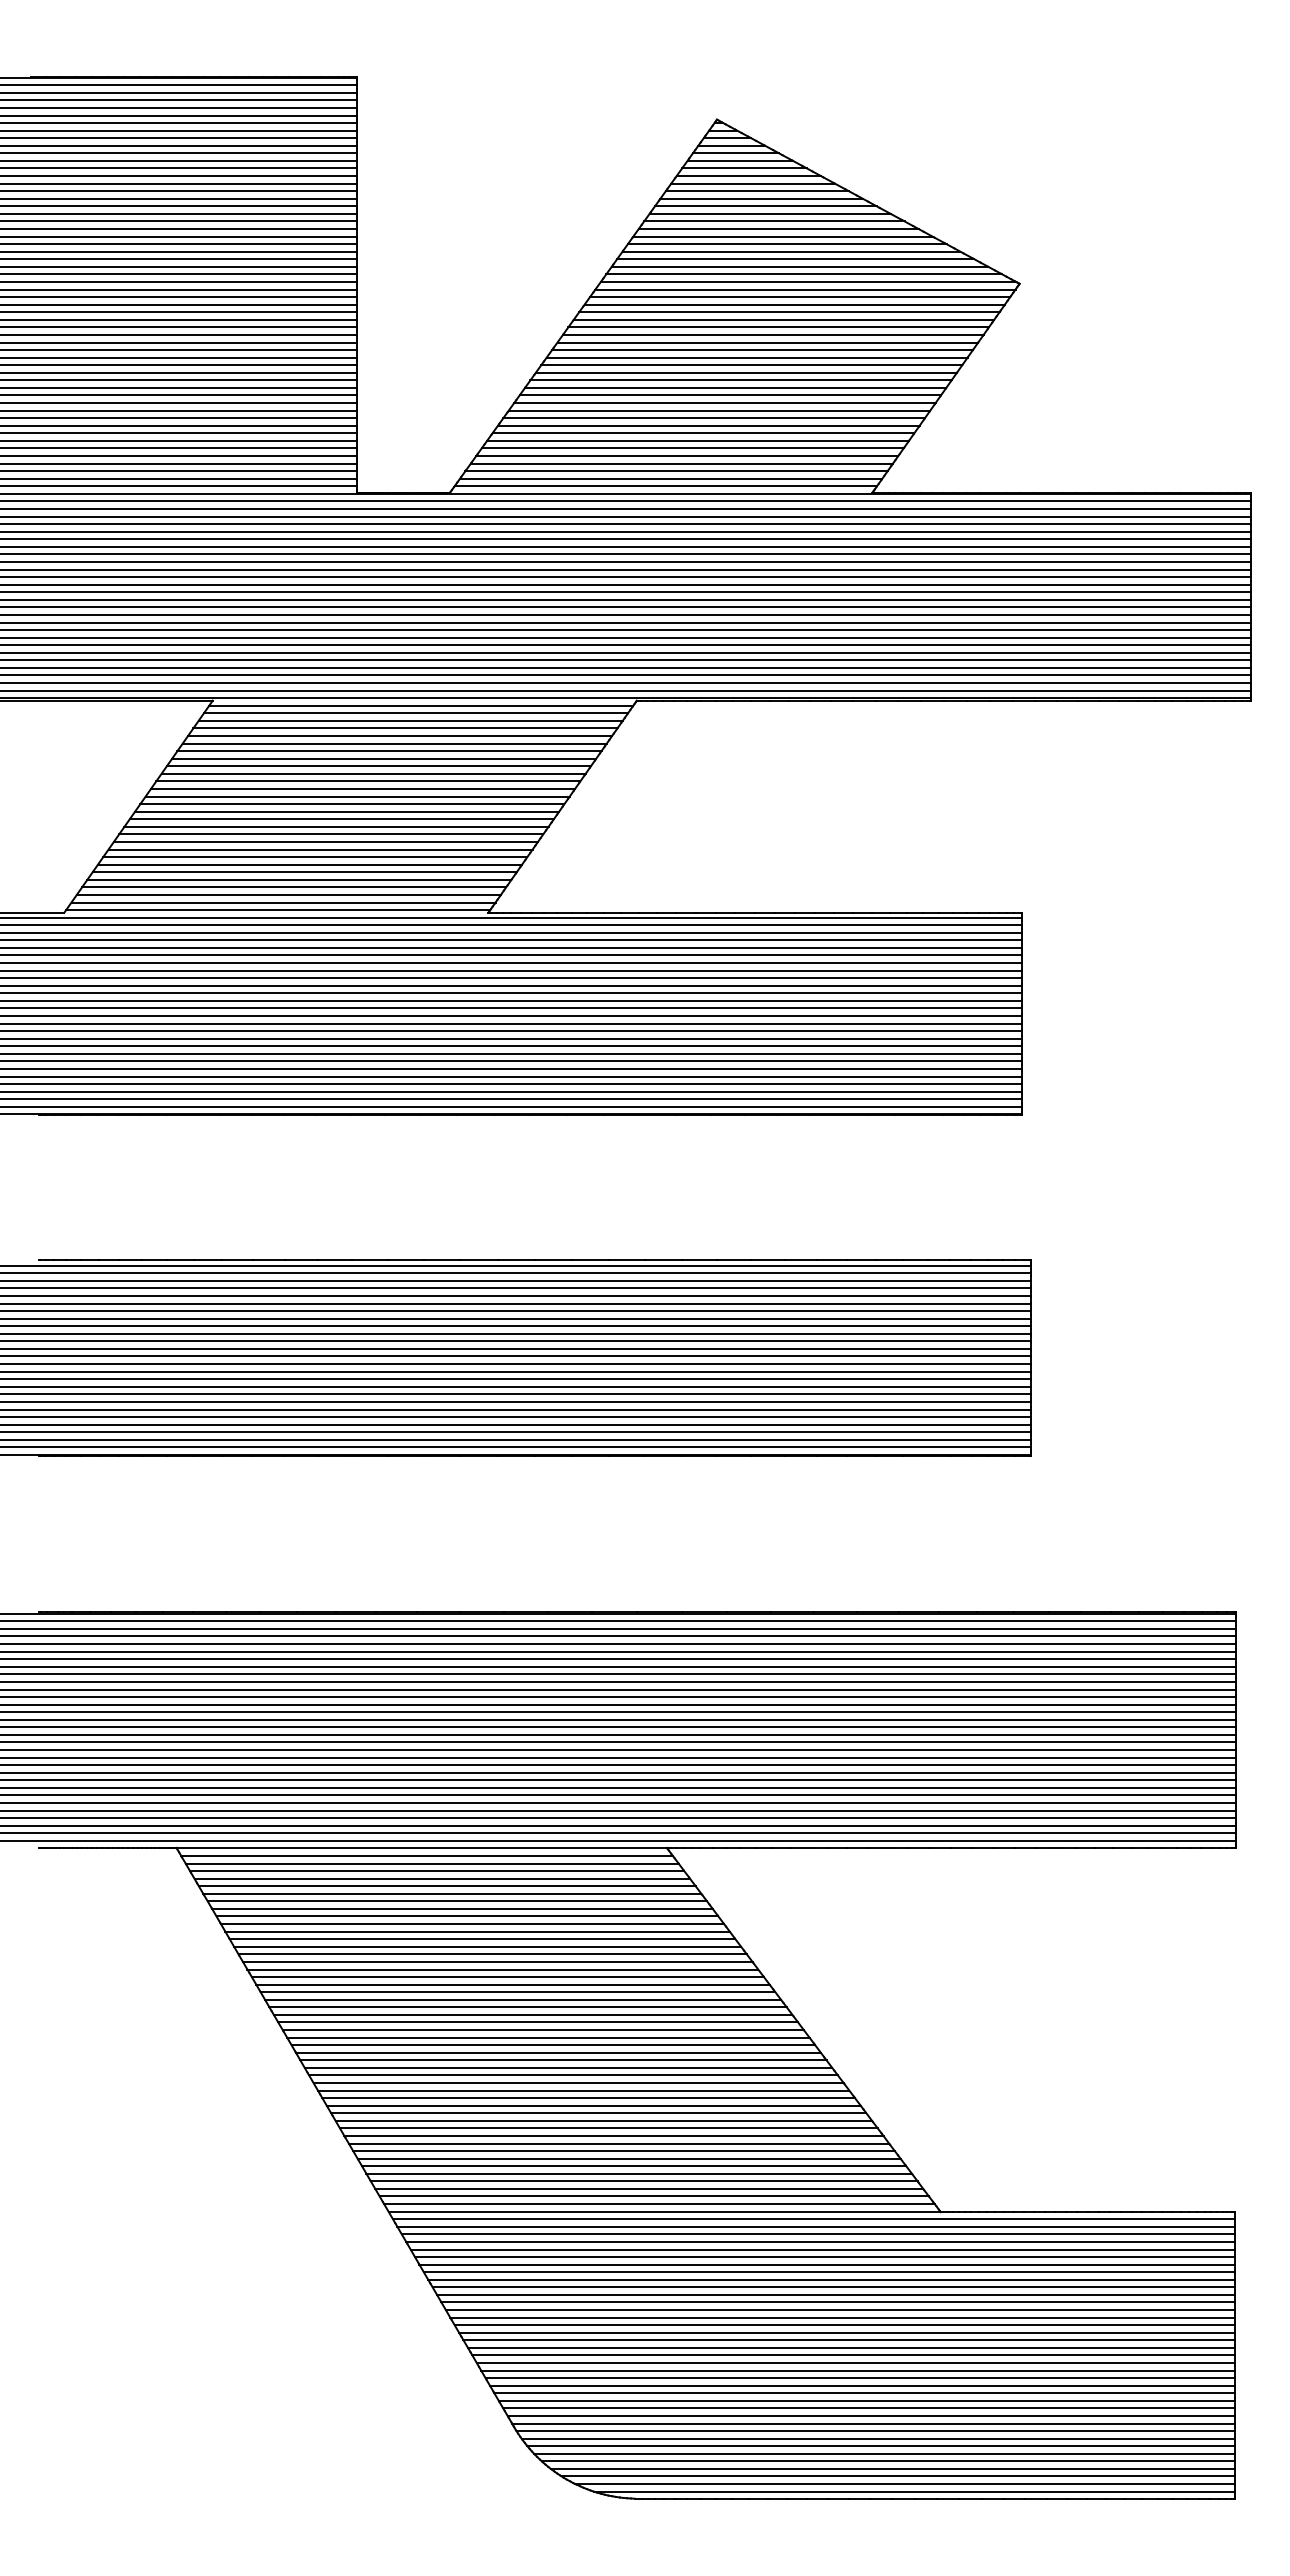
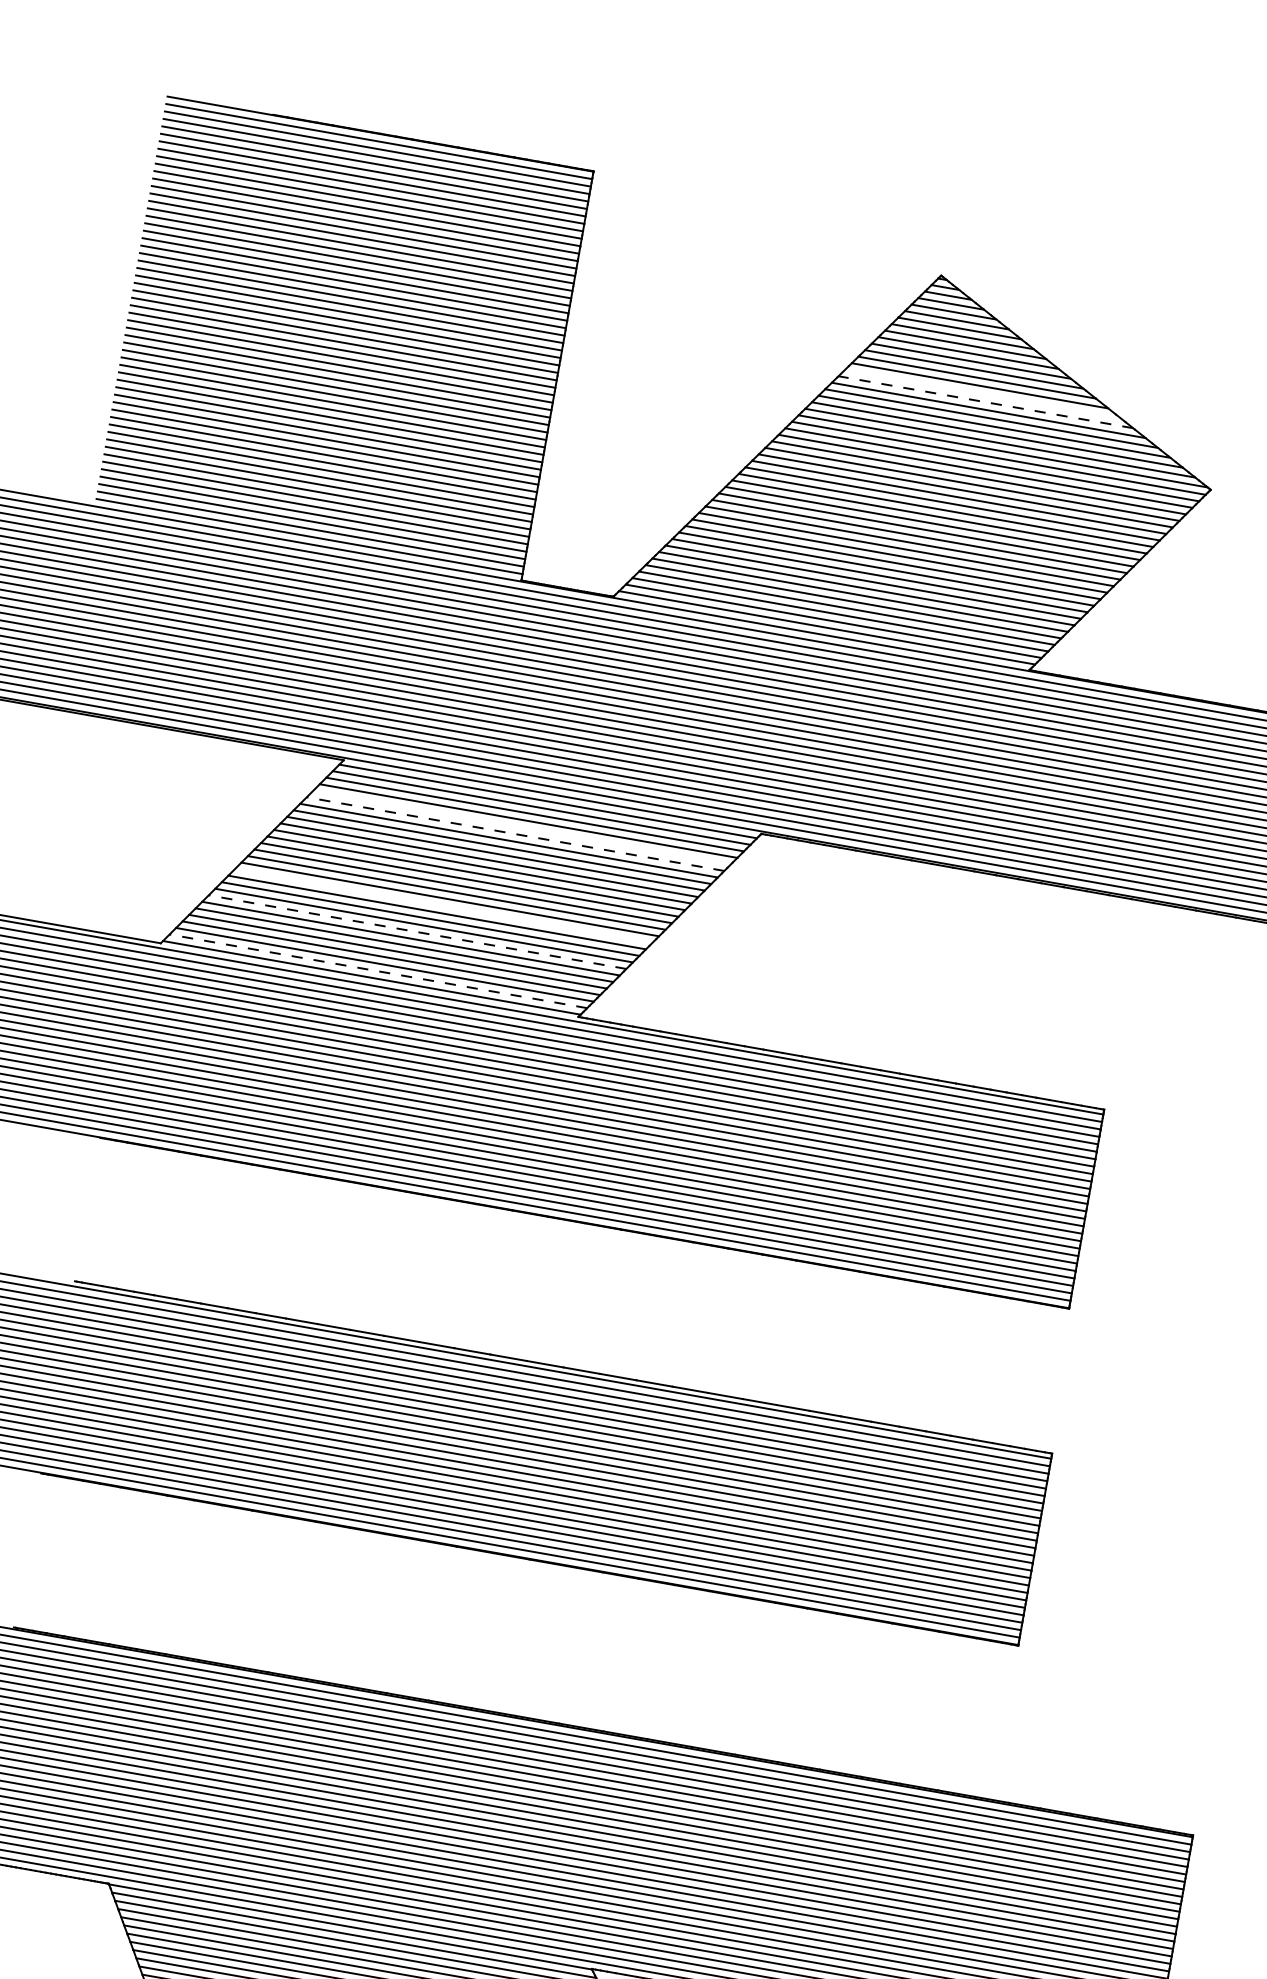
line: (778, 229) -> (982, 394), removed
line: (782, 236) -> (985, 402), solid -> dashed
line: (400, 736) -> (522, 828), removed
line: (394, 743) -> (515, 834), solid -> dashed
line: (336, 826) -> (443, 905), removed
line: (314, 857) -> (416, 932), solid -> dashed
line: (283, 902) -> (378, 971), solid -> dashed

